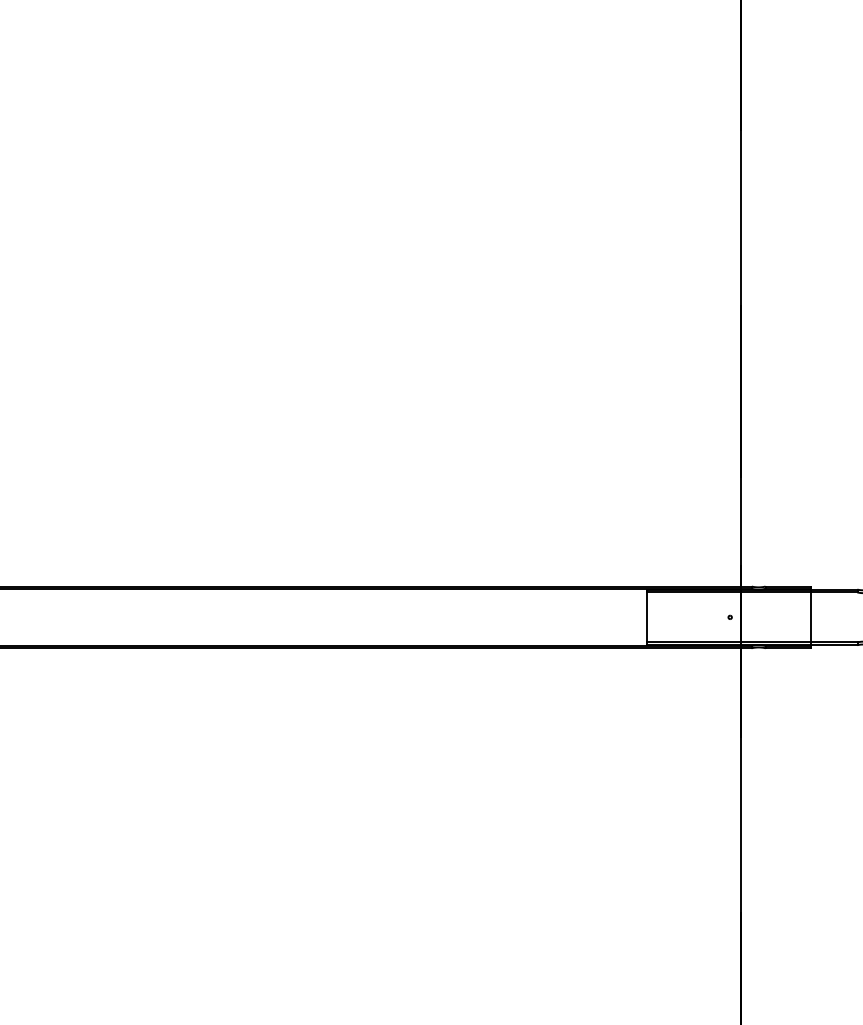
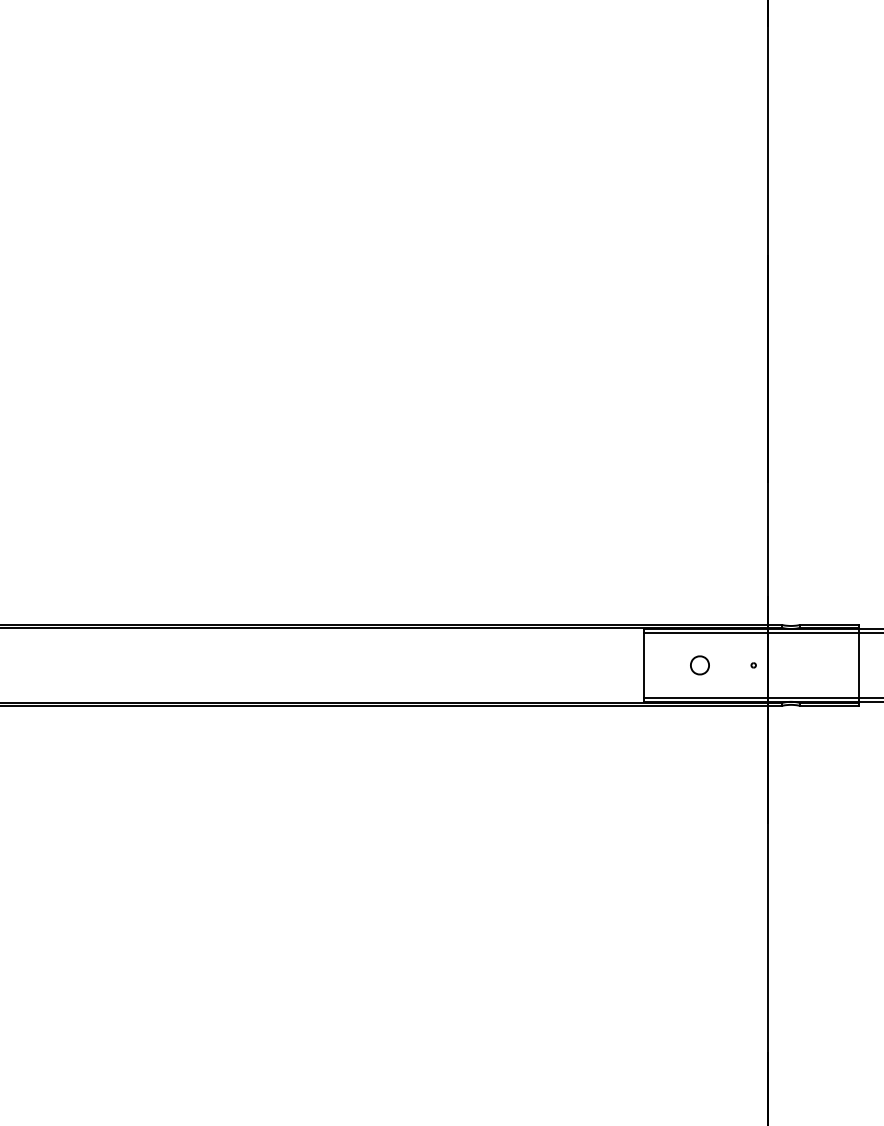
part: (689, 617) -> (700, 665), added

